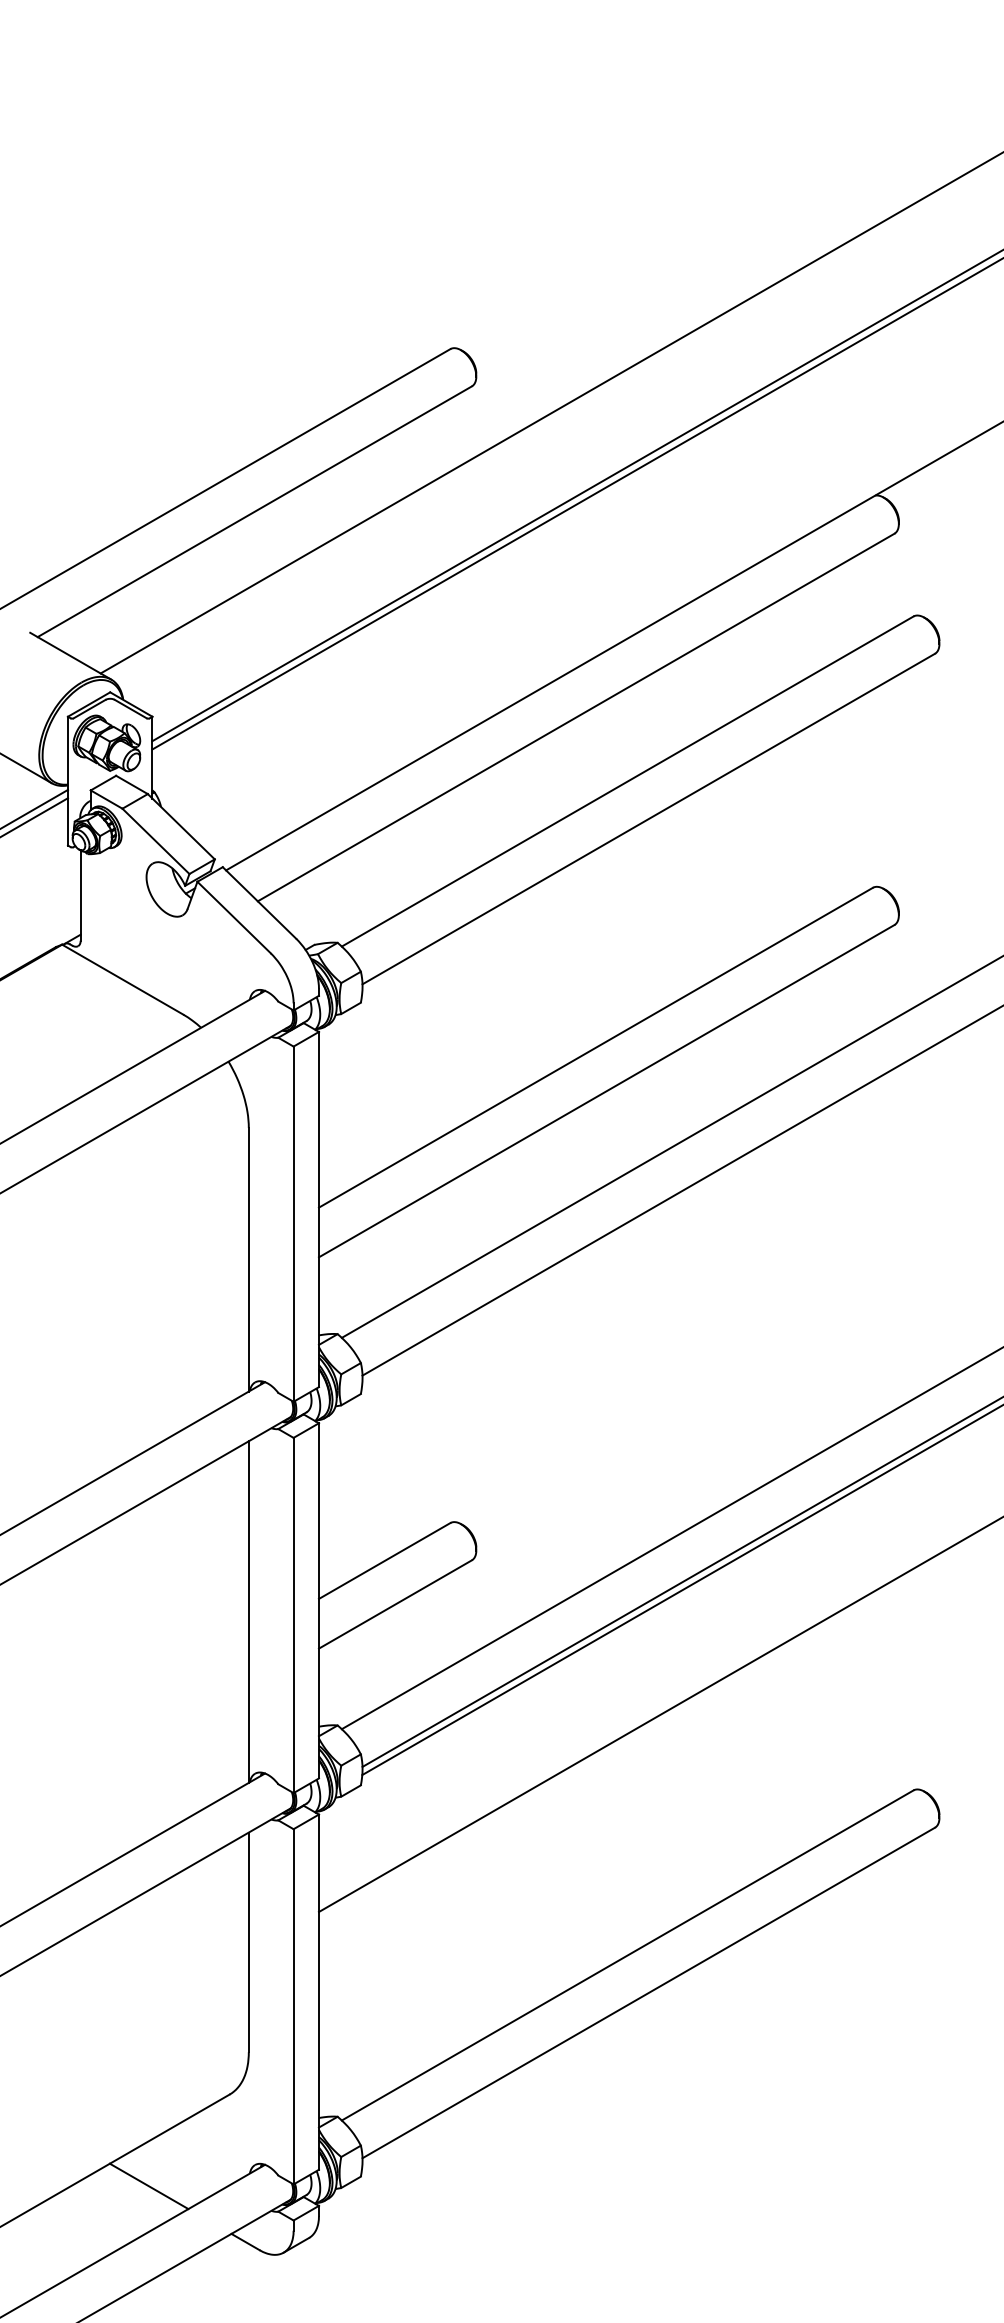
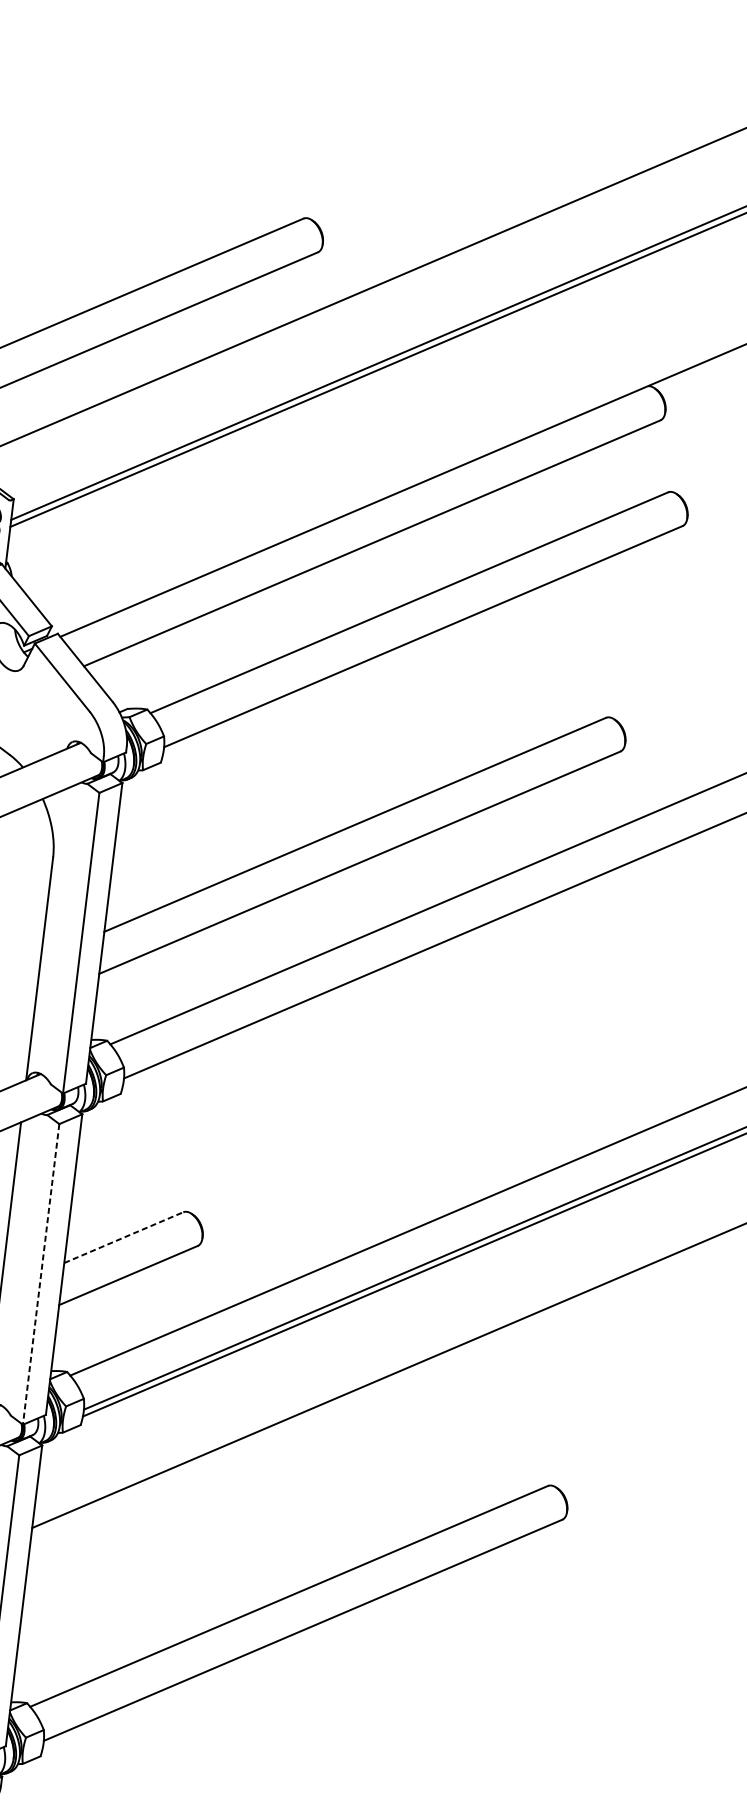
line: (384, 1561) -> (123, 1238), solid -> dashed
line: (293, 1615) -> (41, 1274), solid -> dashed

